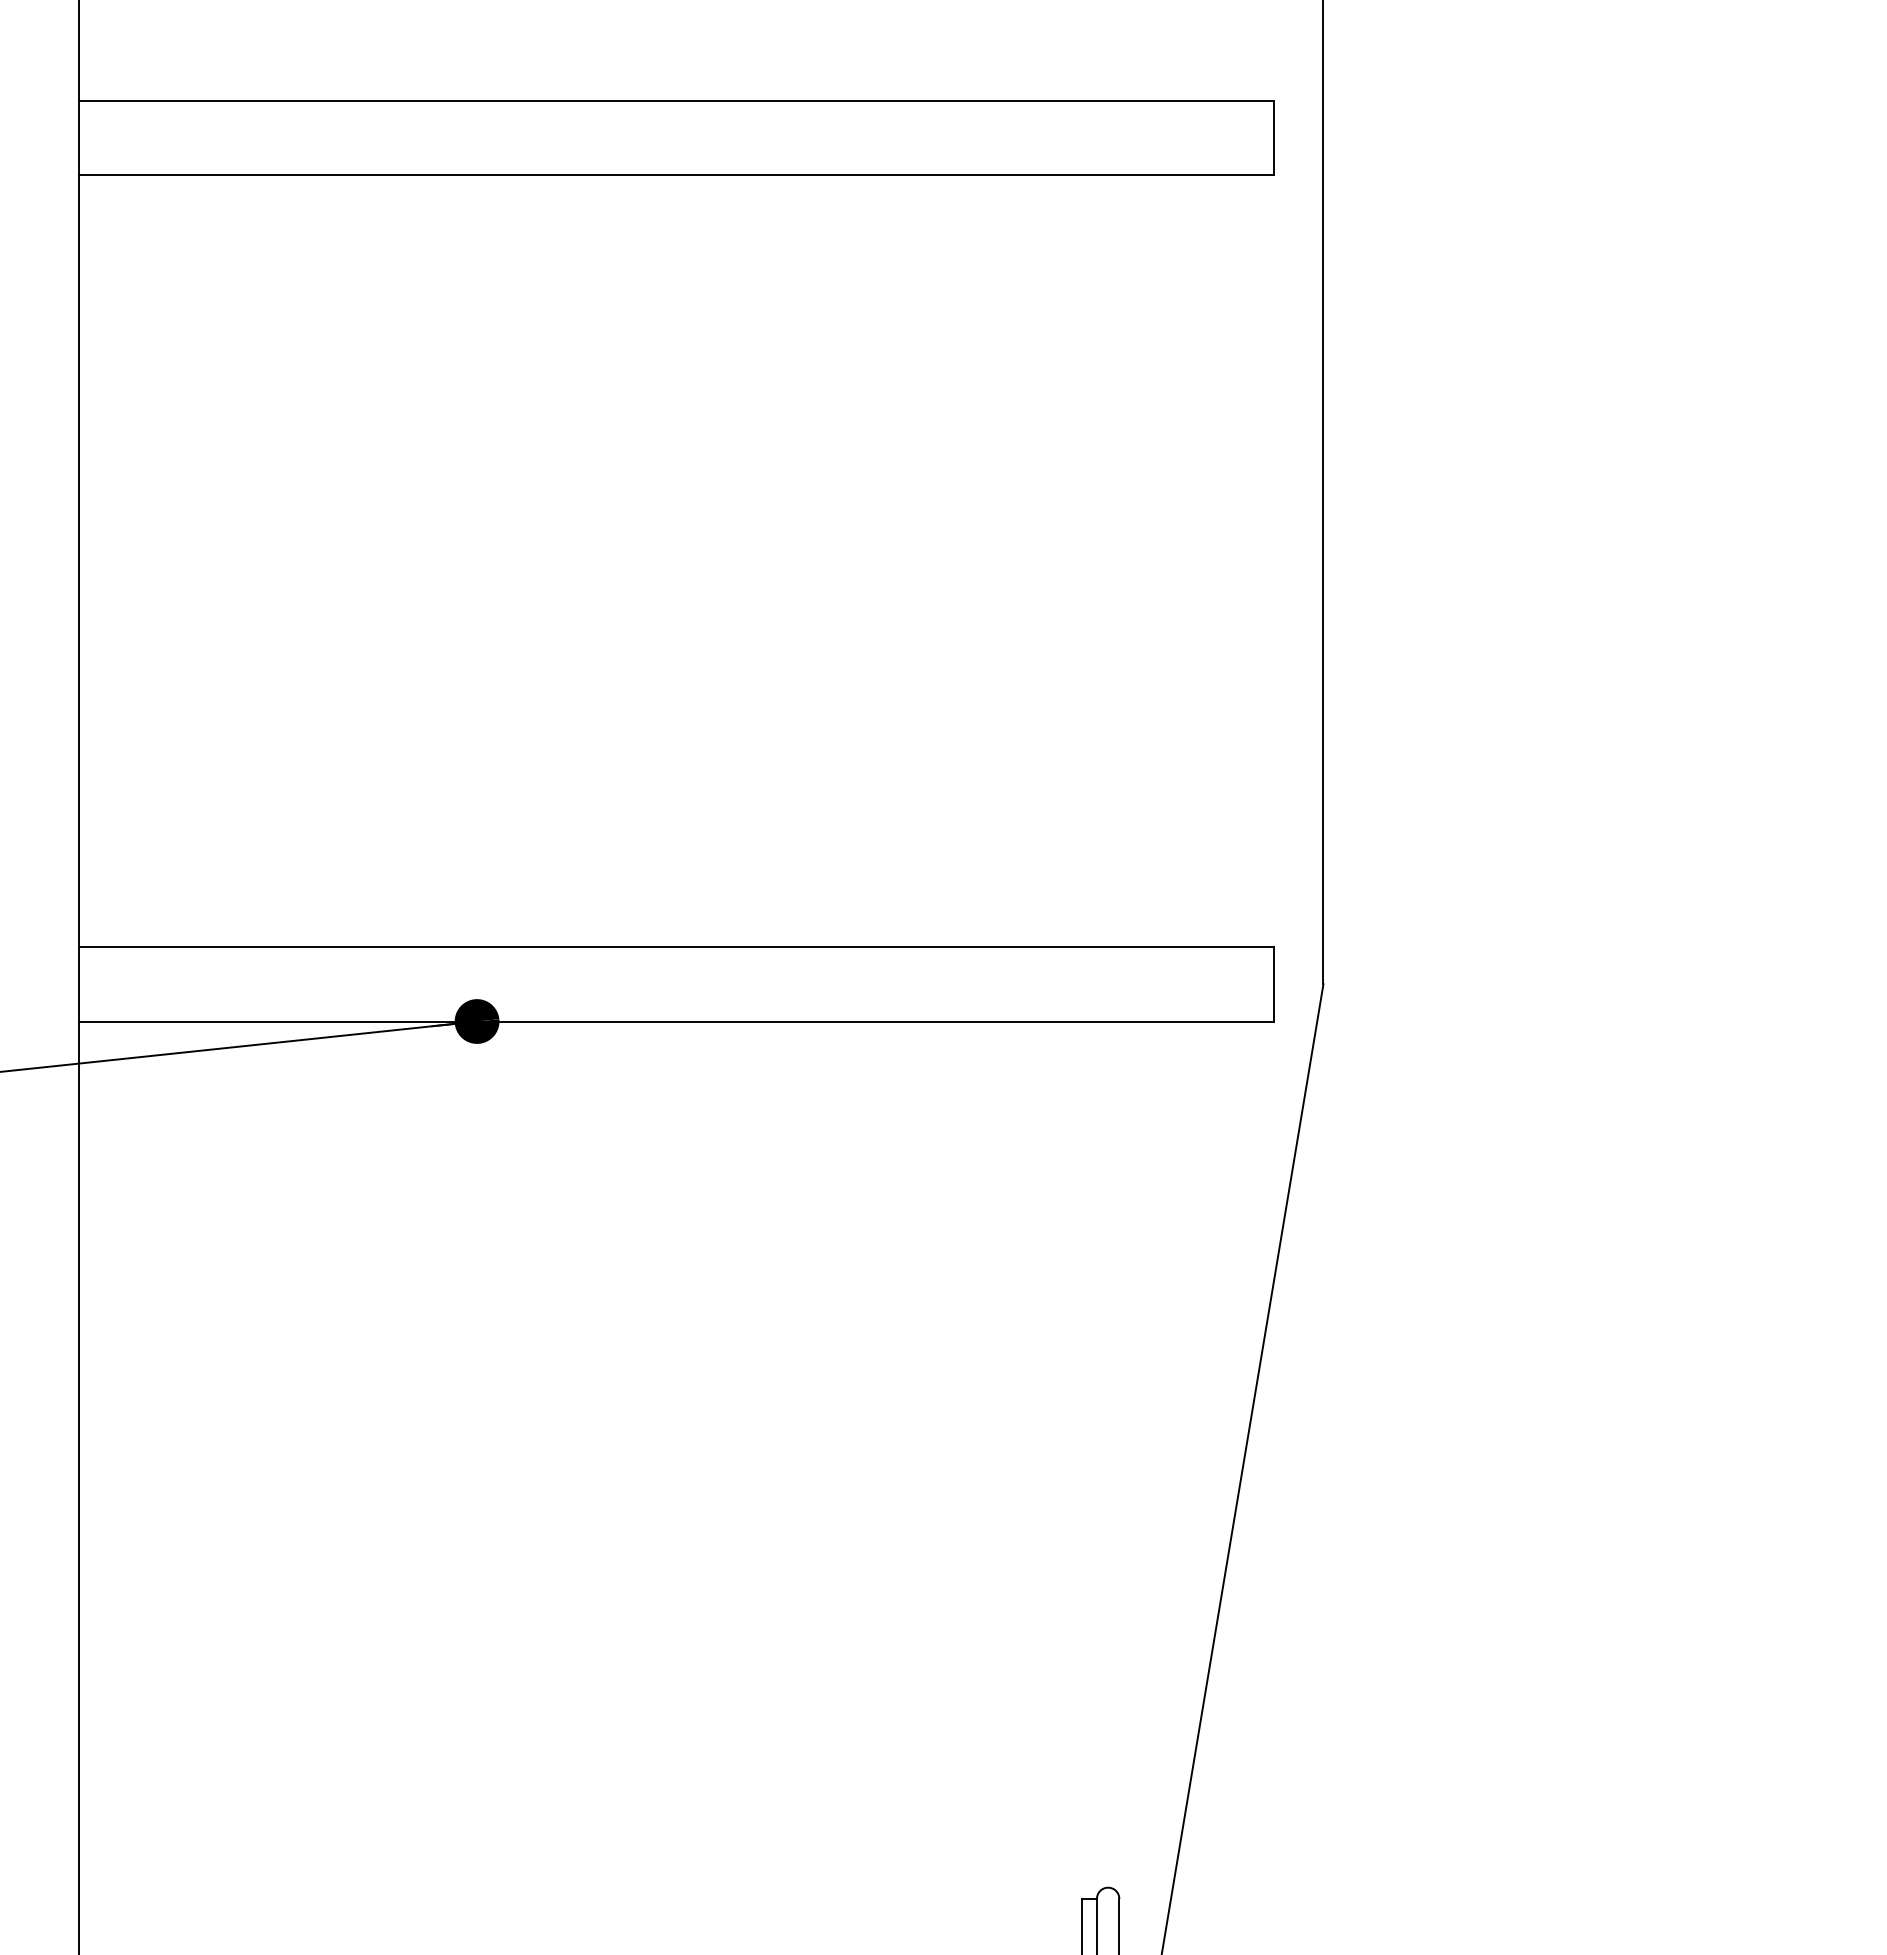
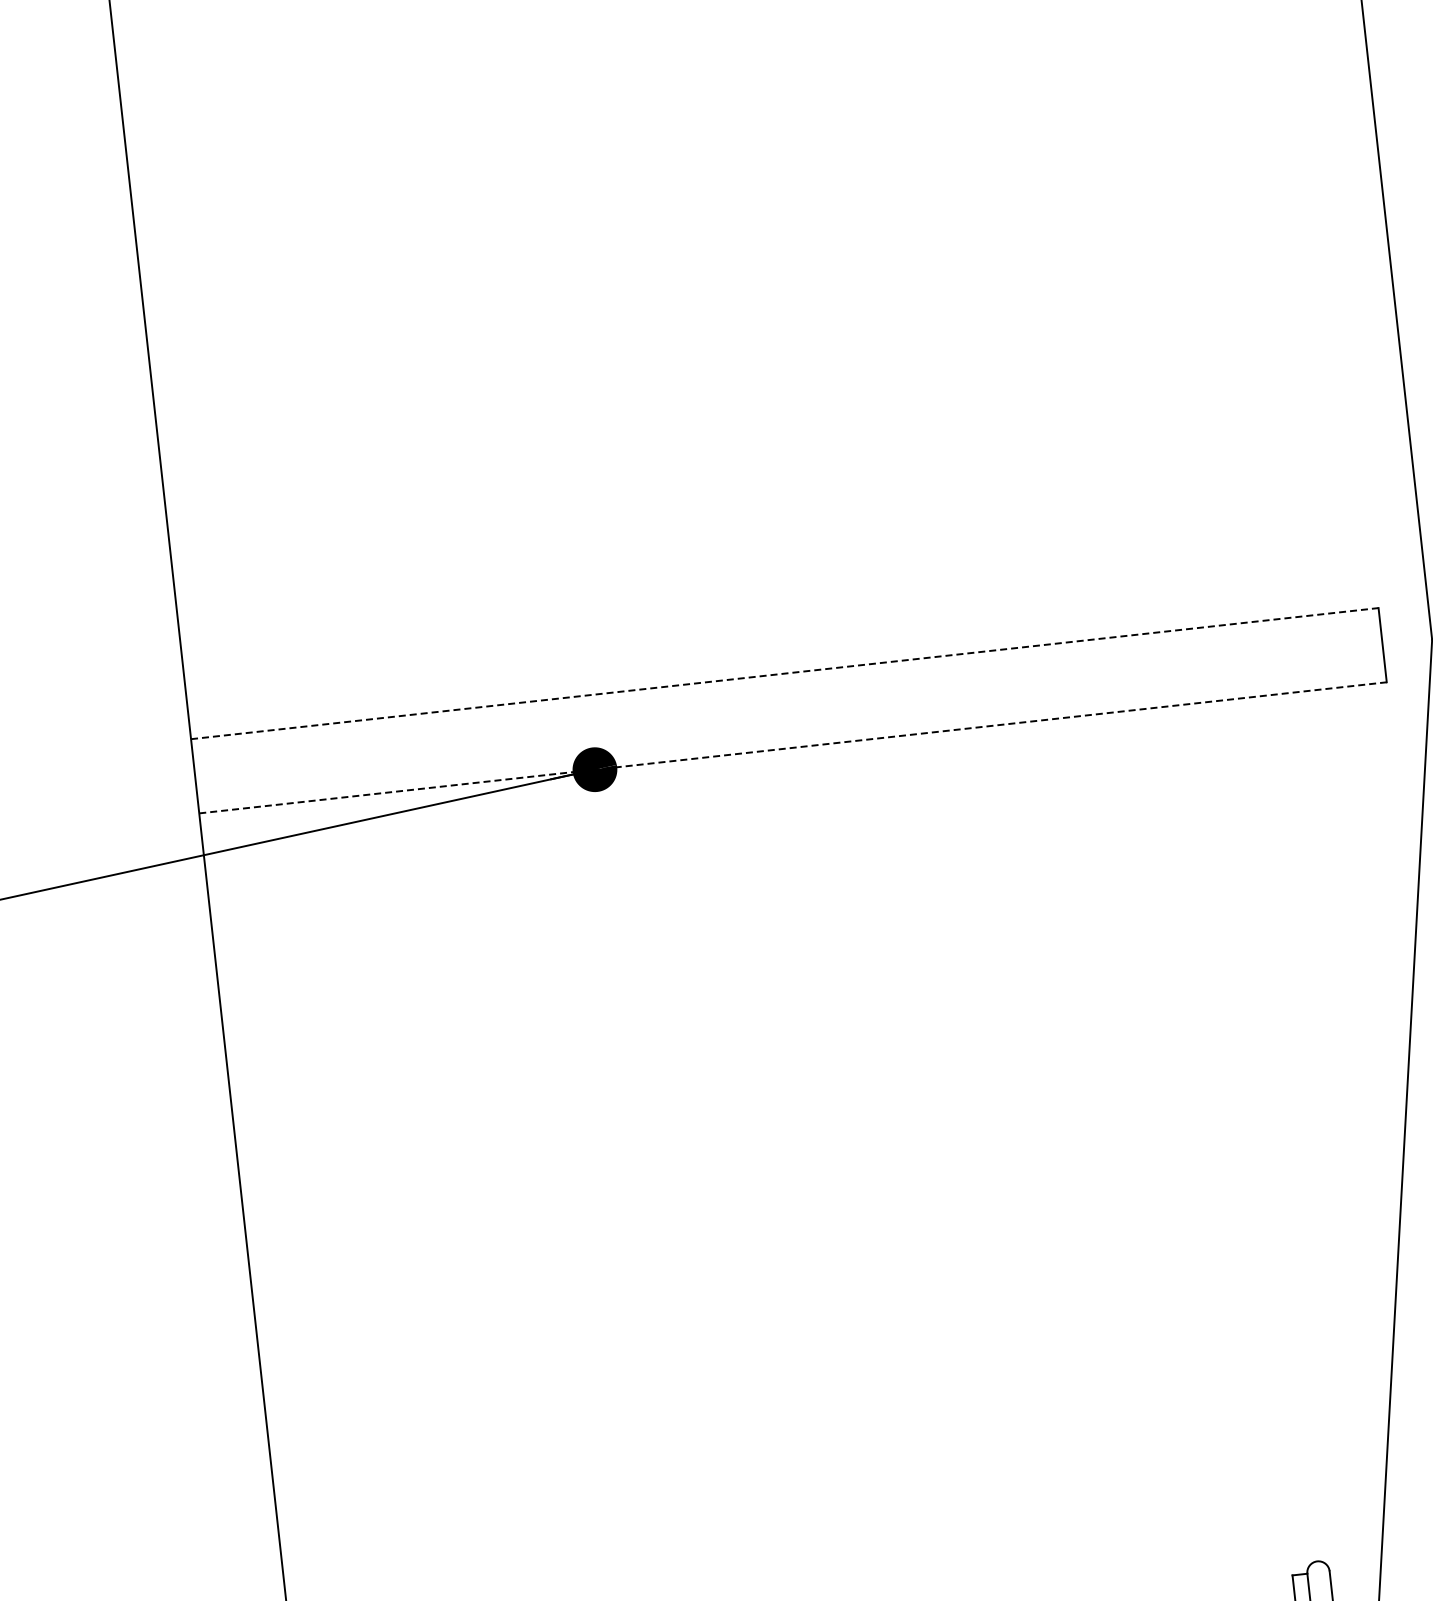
line: (676, 946) -> (784, 673), solid -> dashed
line: (676, 1021) -> (793, 747), solid -> dashed

